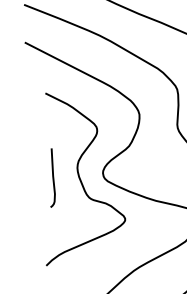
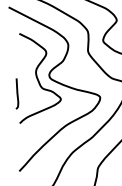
curve: (53, 177) -> (17, 93), moved

